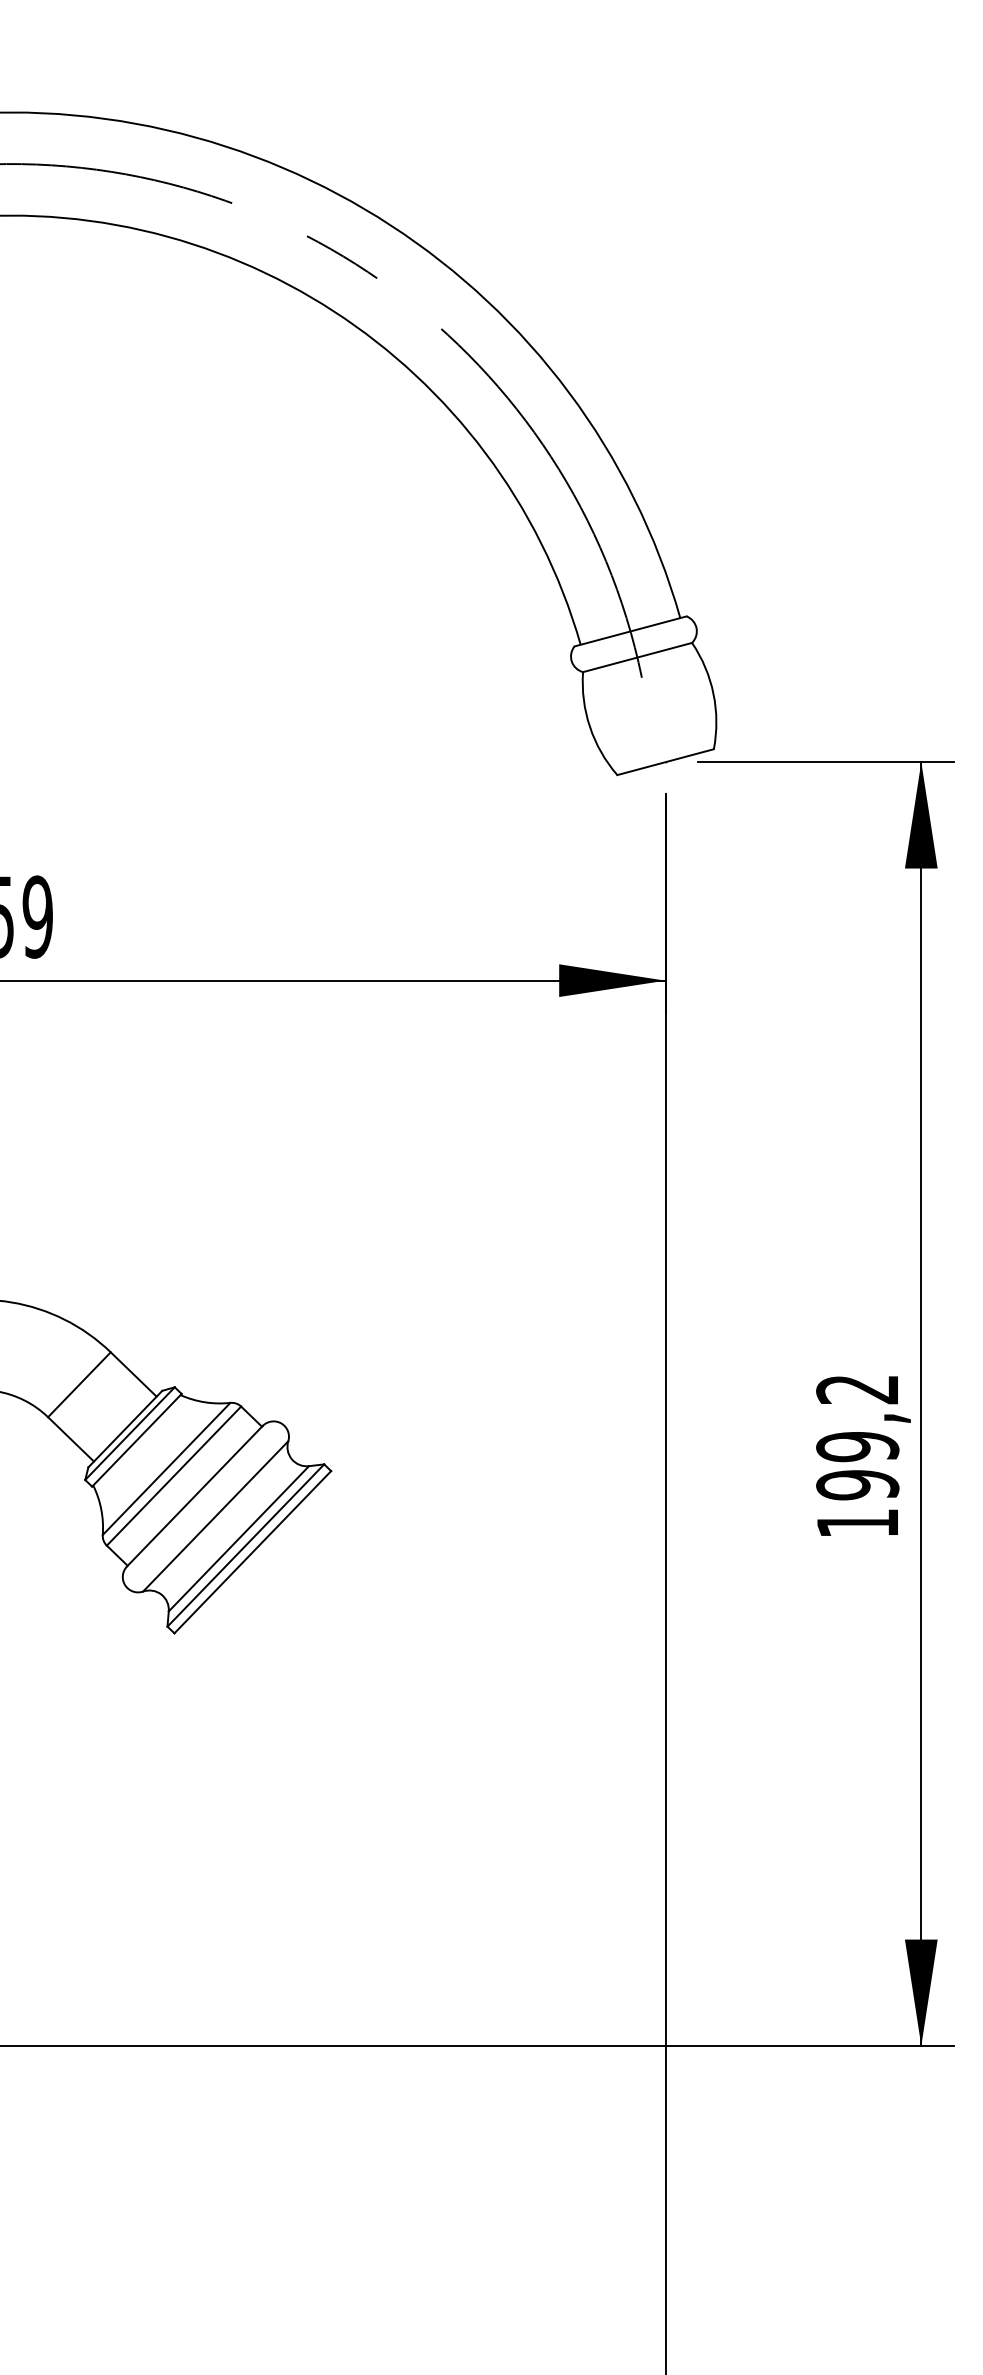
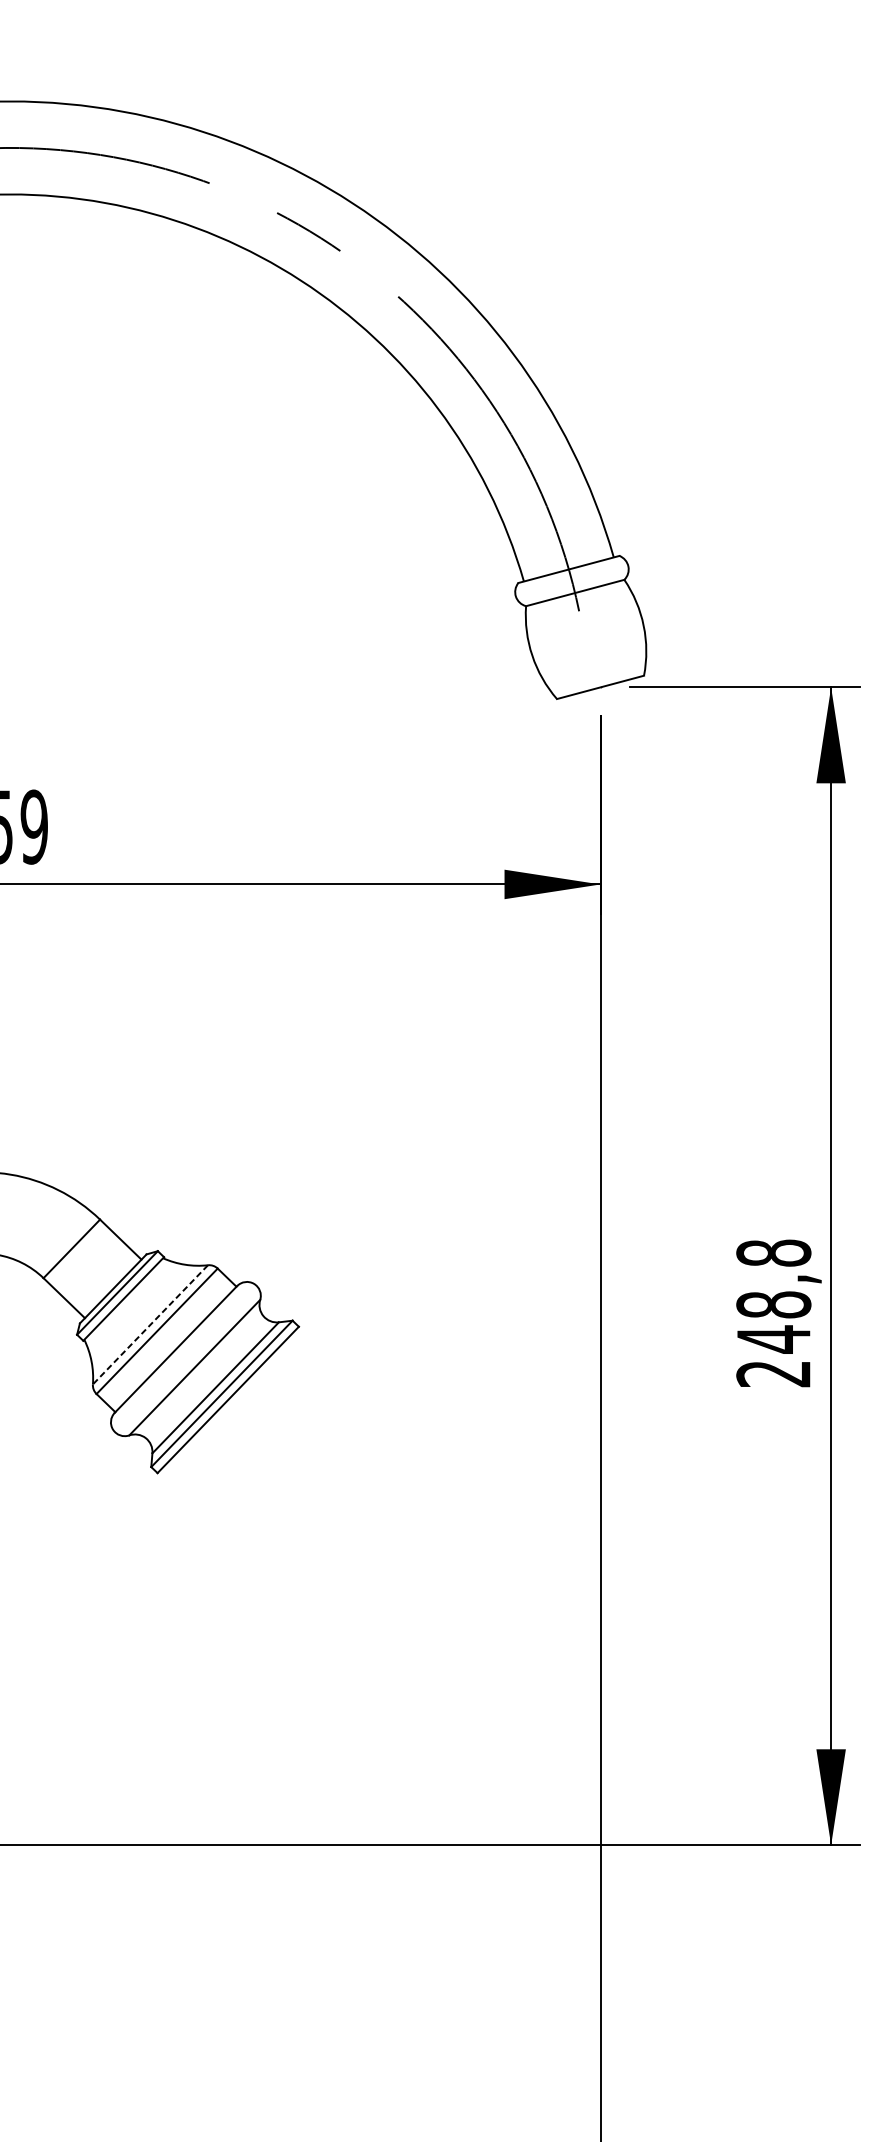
text: (857, 1456) -> (773, 1313), 199,2 -> 248,8
line: (166, 1468) -> (150, 1324), solid -> dashed

